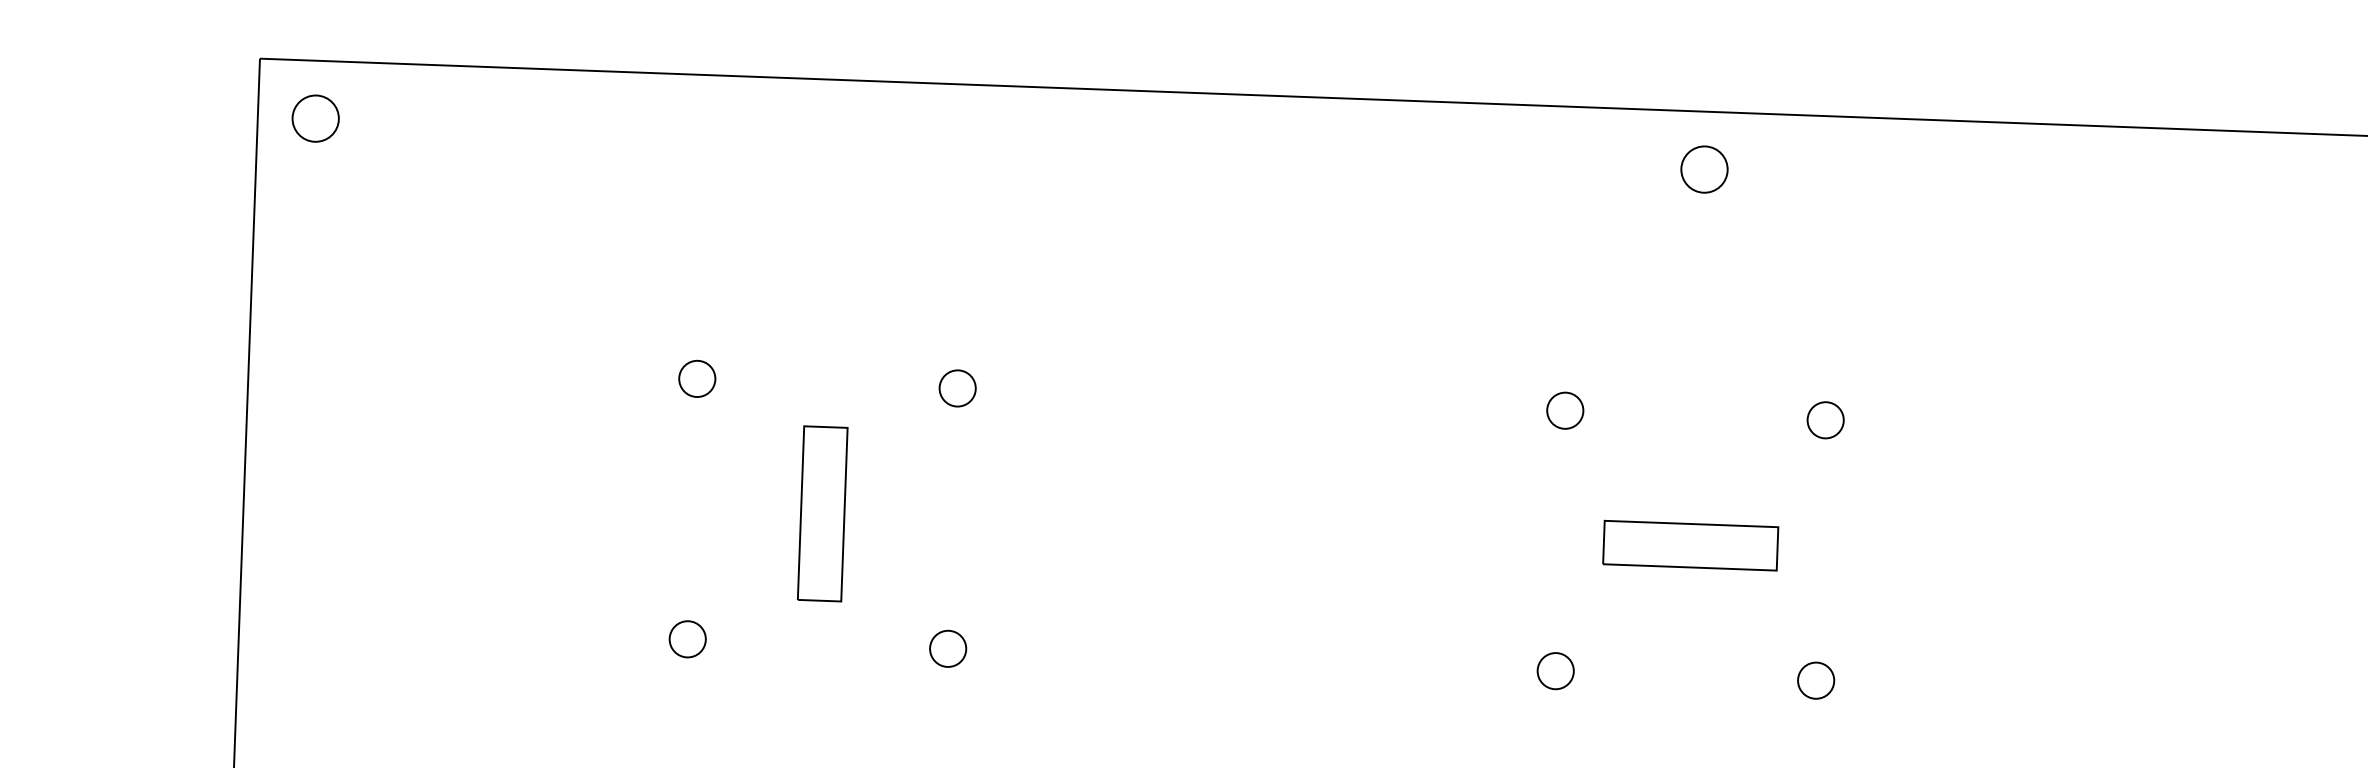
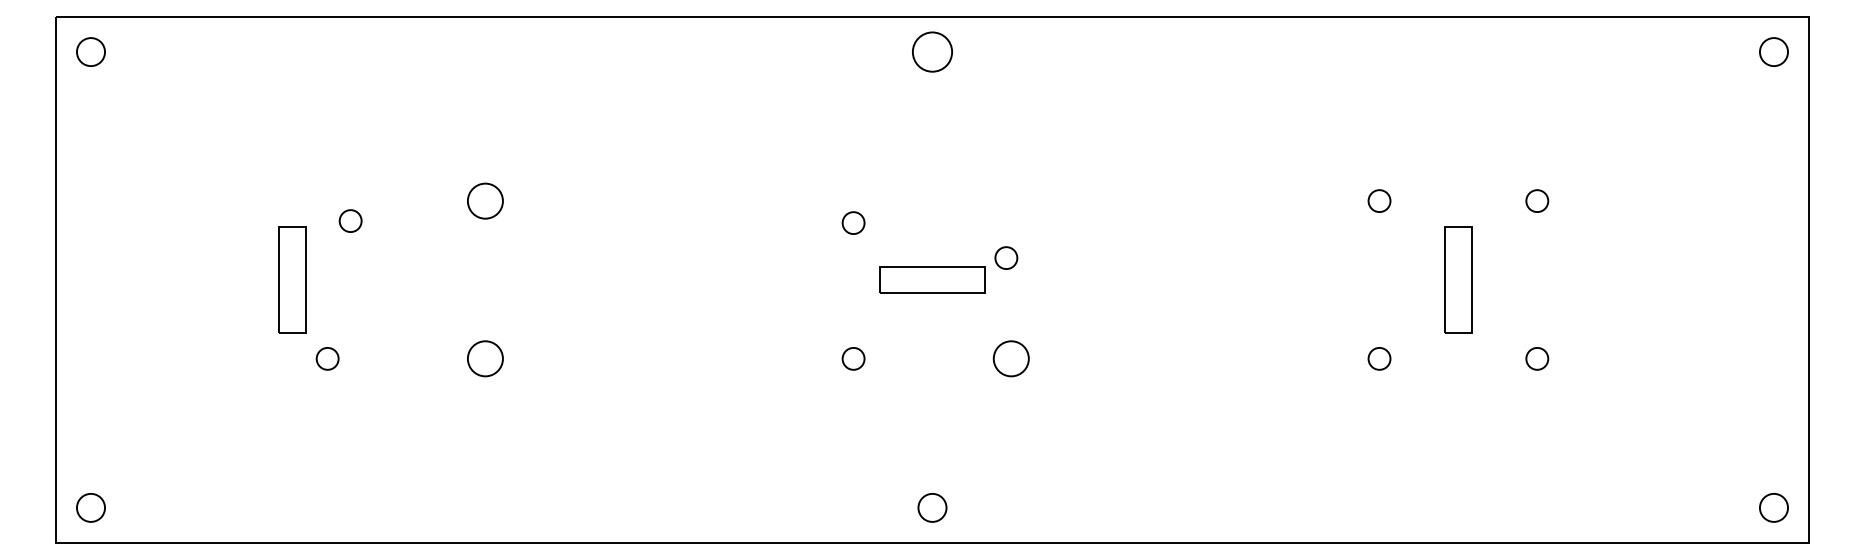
circle: (1704, 170) -> (932, 52), size x1.4
circle: (697, 377) -> (350, 220), moved
circle: (957, 387) -> (485, 200), size x1.6
circle: (1565, 409) -> (853, 222), moved
circle: (1825, 419) -> (1006, 257), moved
part: (822, 513) -> (292, 279), moved
circle: (948, 648) -> (485, 358), size x1.6
circle: (1816, 680) -> (1011, 358), size x1.6

